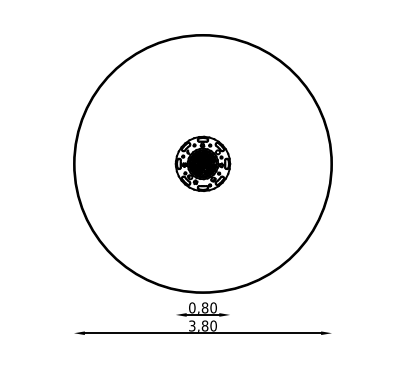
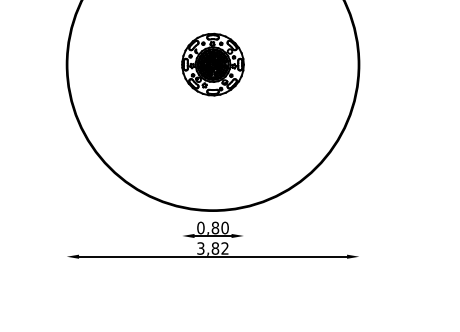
text: (213, 325) -> (224, 247), 3,80 -> 3,82

